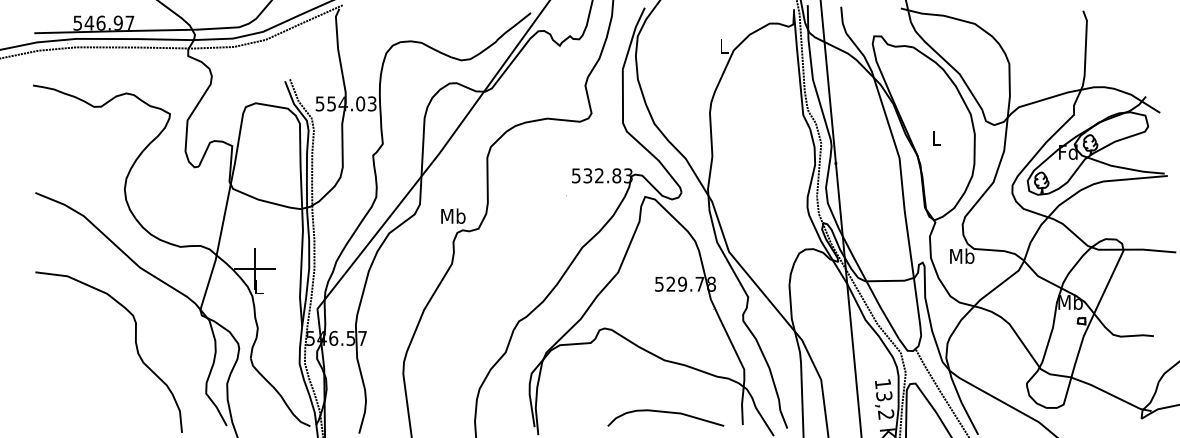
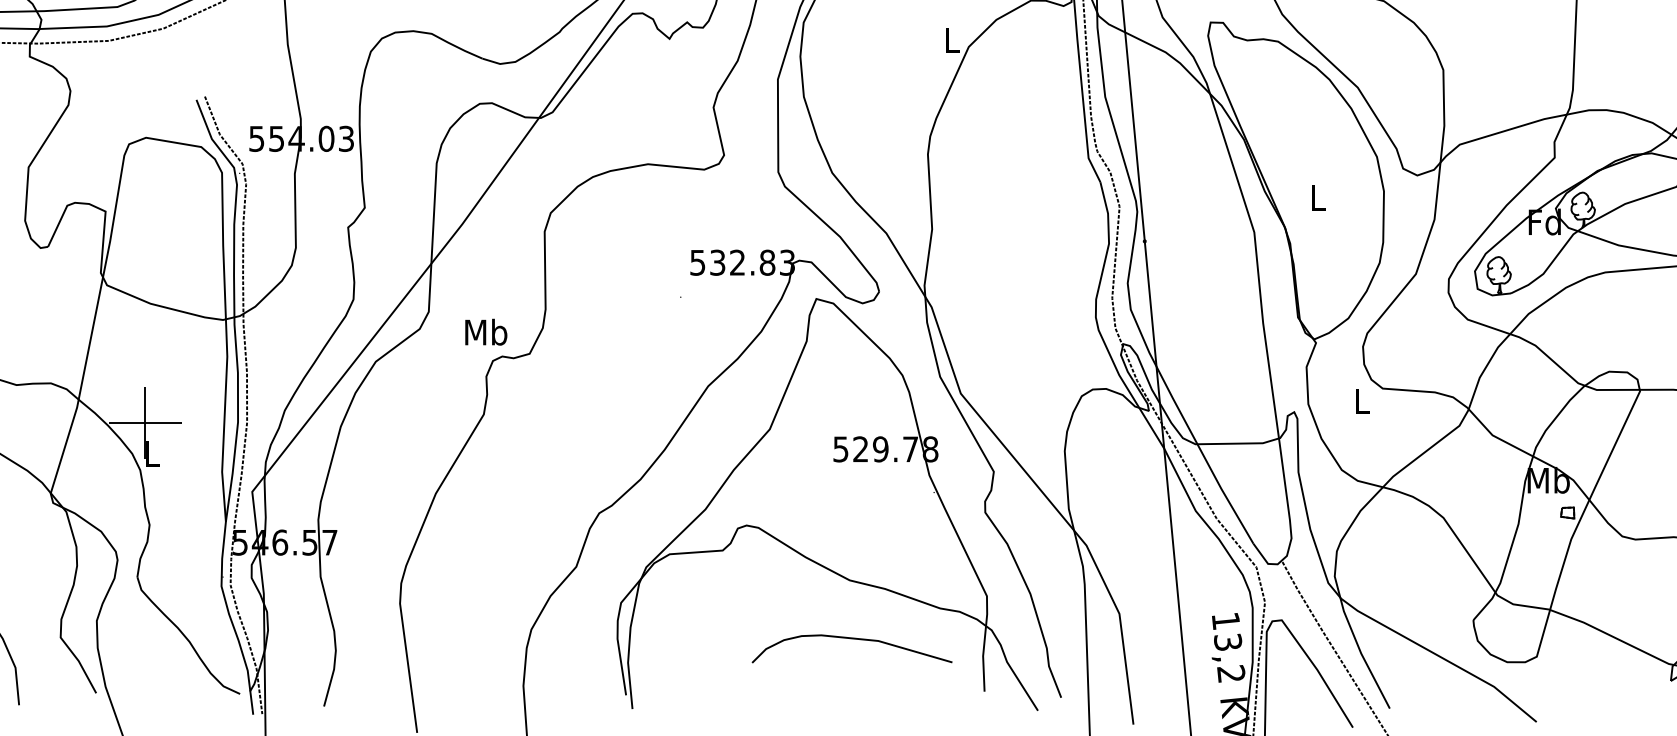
text: (962, 255) -> (1362, 399), Mb -> L
curve: (667, 413) -> (854, 640), moved

